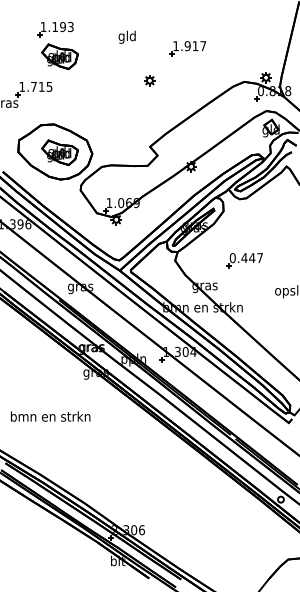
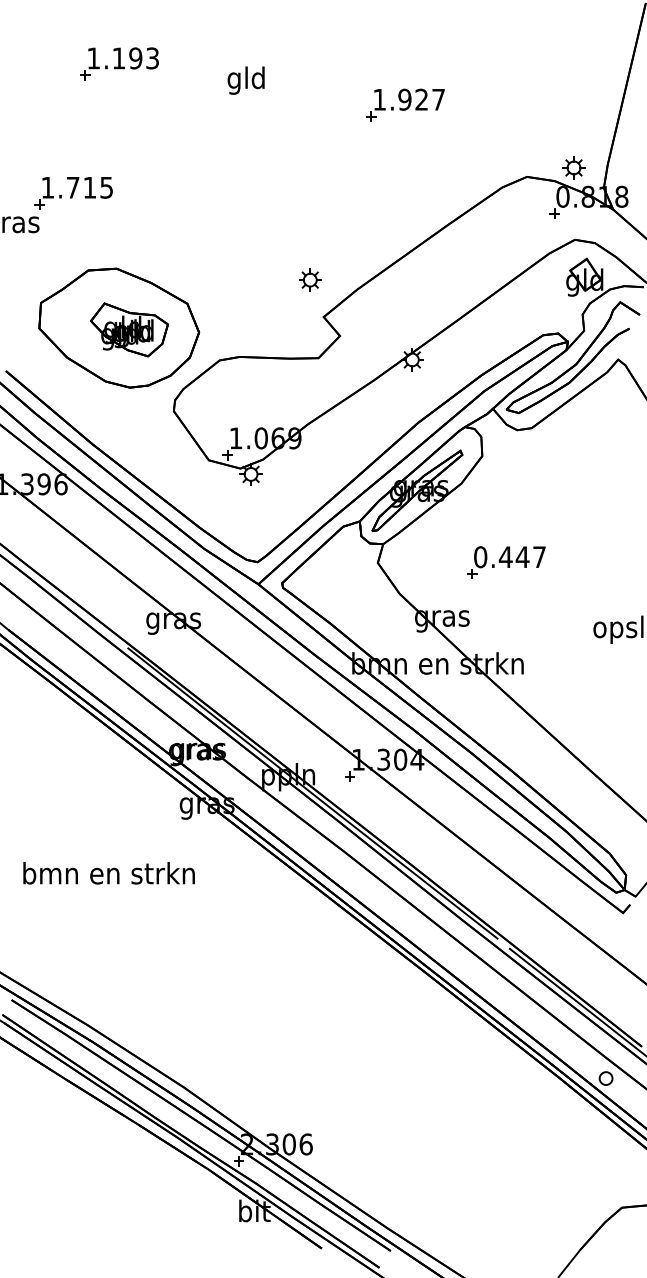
text: (126, 36) -> (244, 78), moved
text: (195, 45) -> (421, 98), 1.917 -> 1.927
part: (59, 56) -> (128, 122), removed
part: (149, 80) -> (309, 279), moved
part: (244, 260) -> (505, 562), moved
text: (50, 416) -> (108, 873), moved

